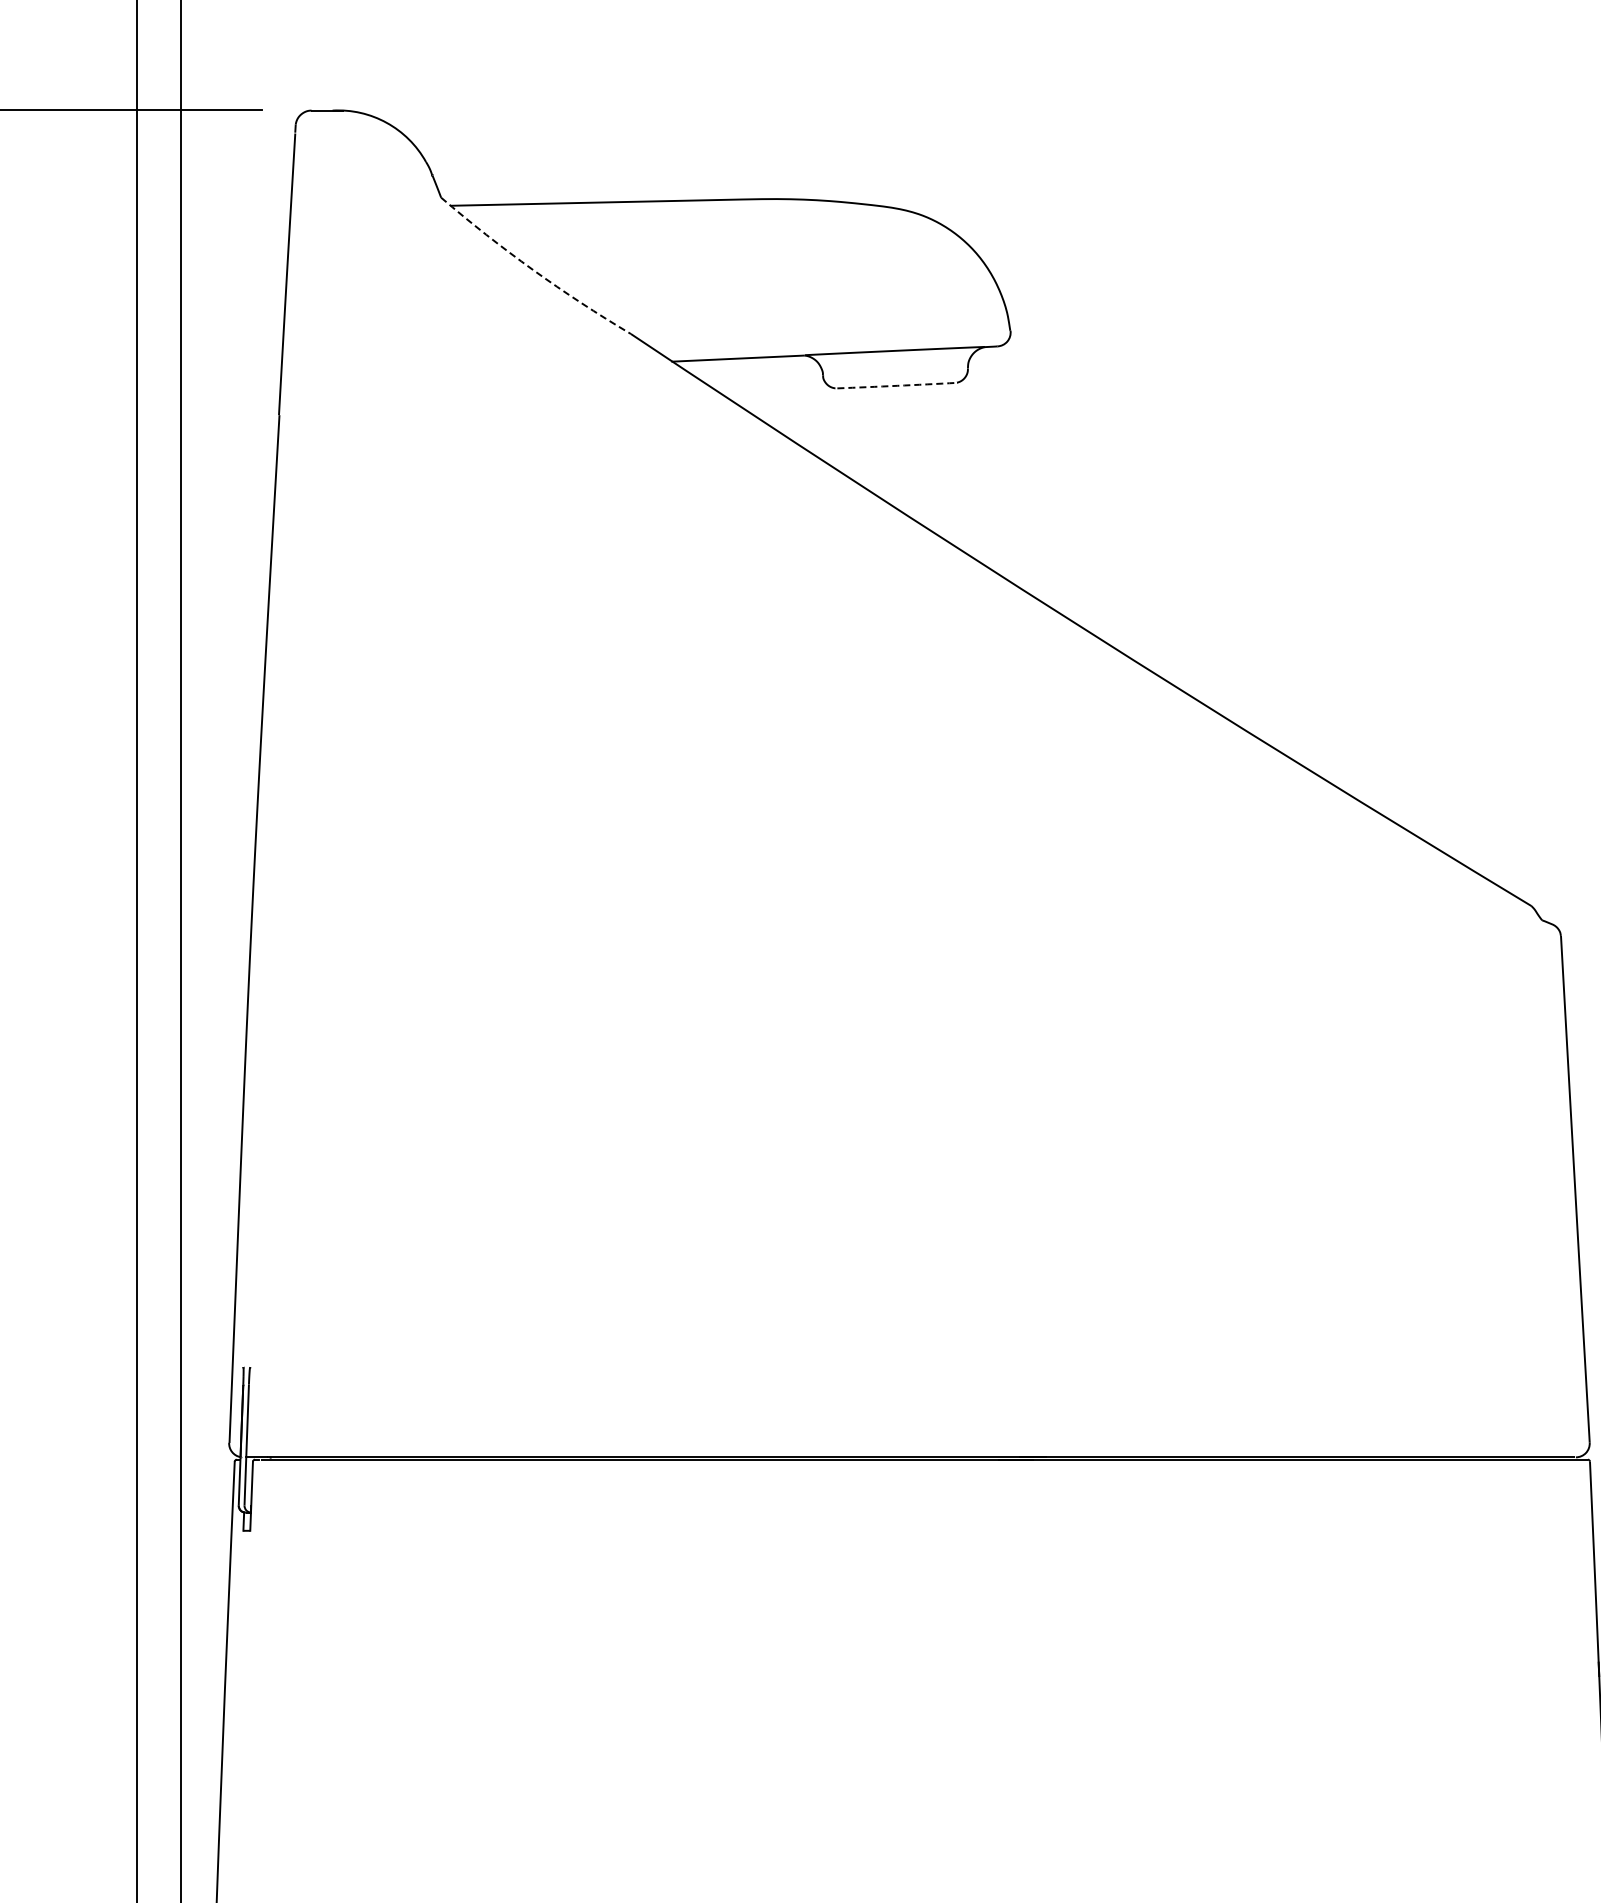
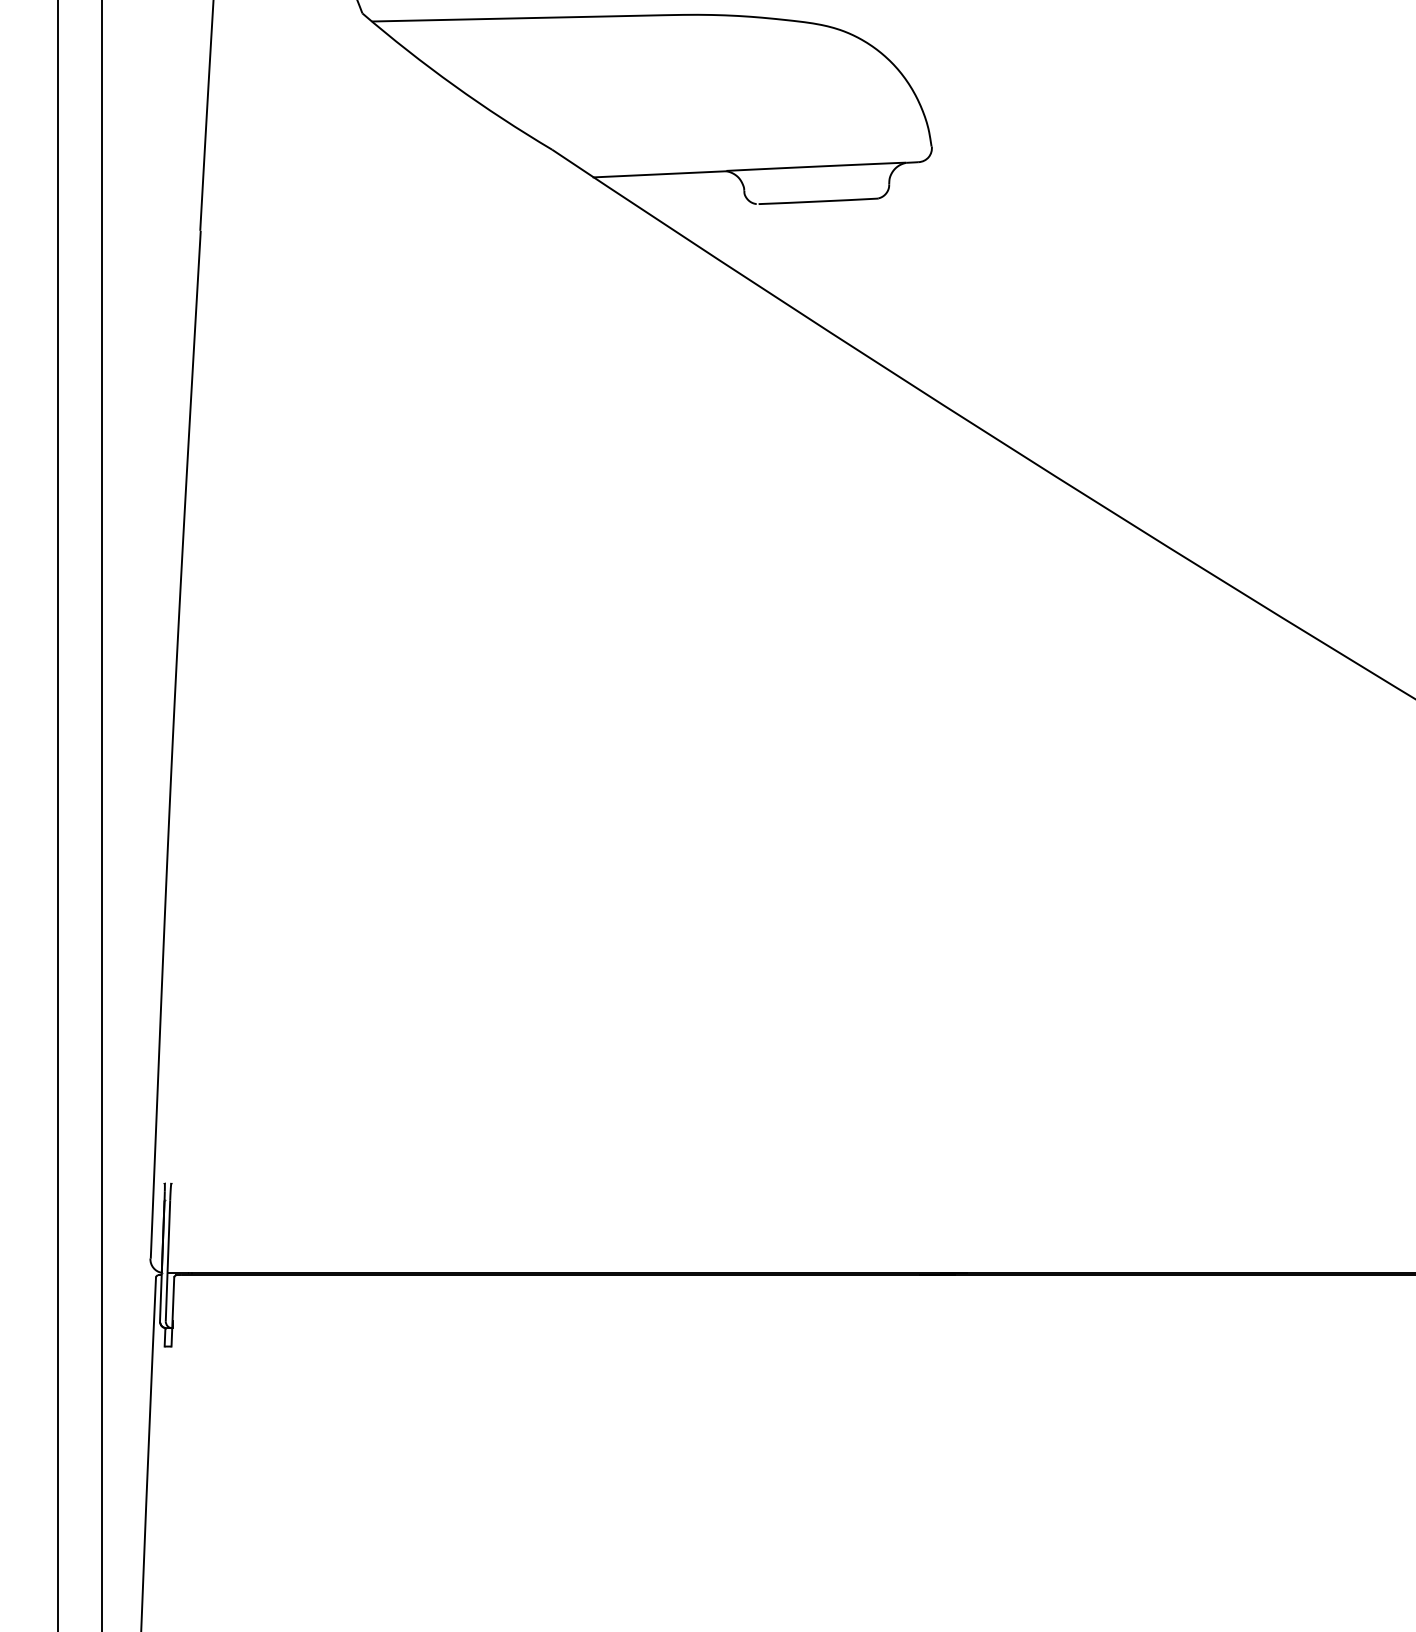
arc: (533, 269) -> (454, 85), dashed -> solid
arc: (897, 385) -> (818, 201), dashed -> solid

